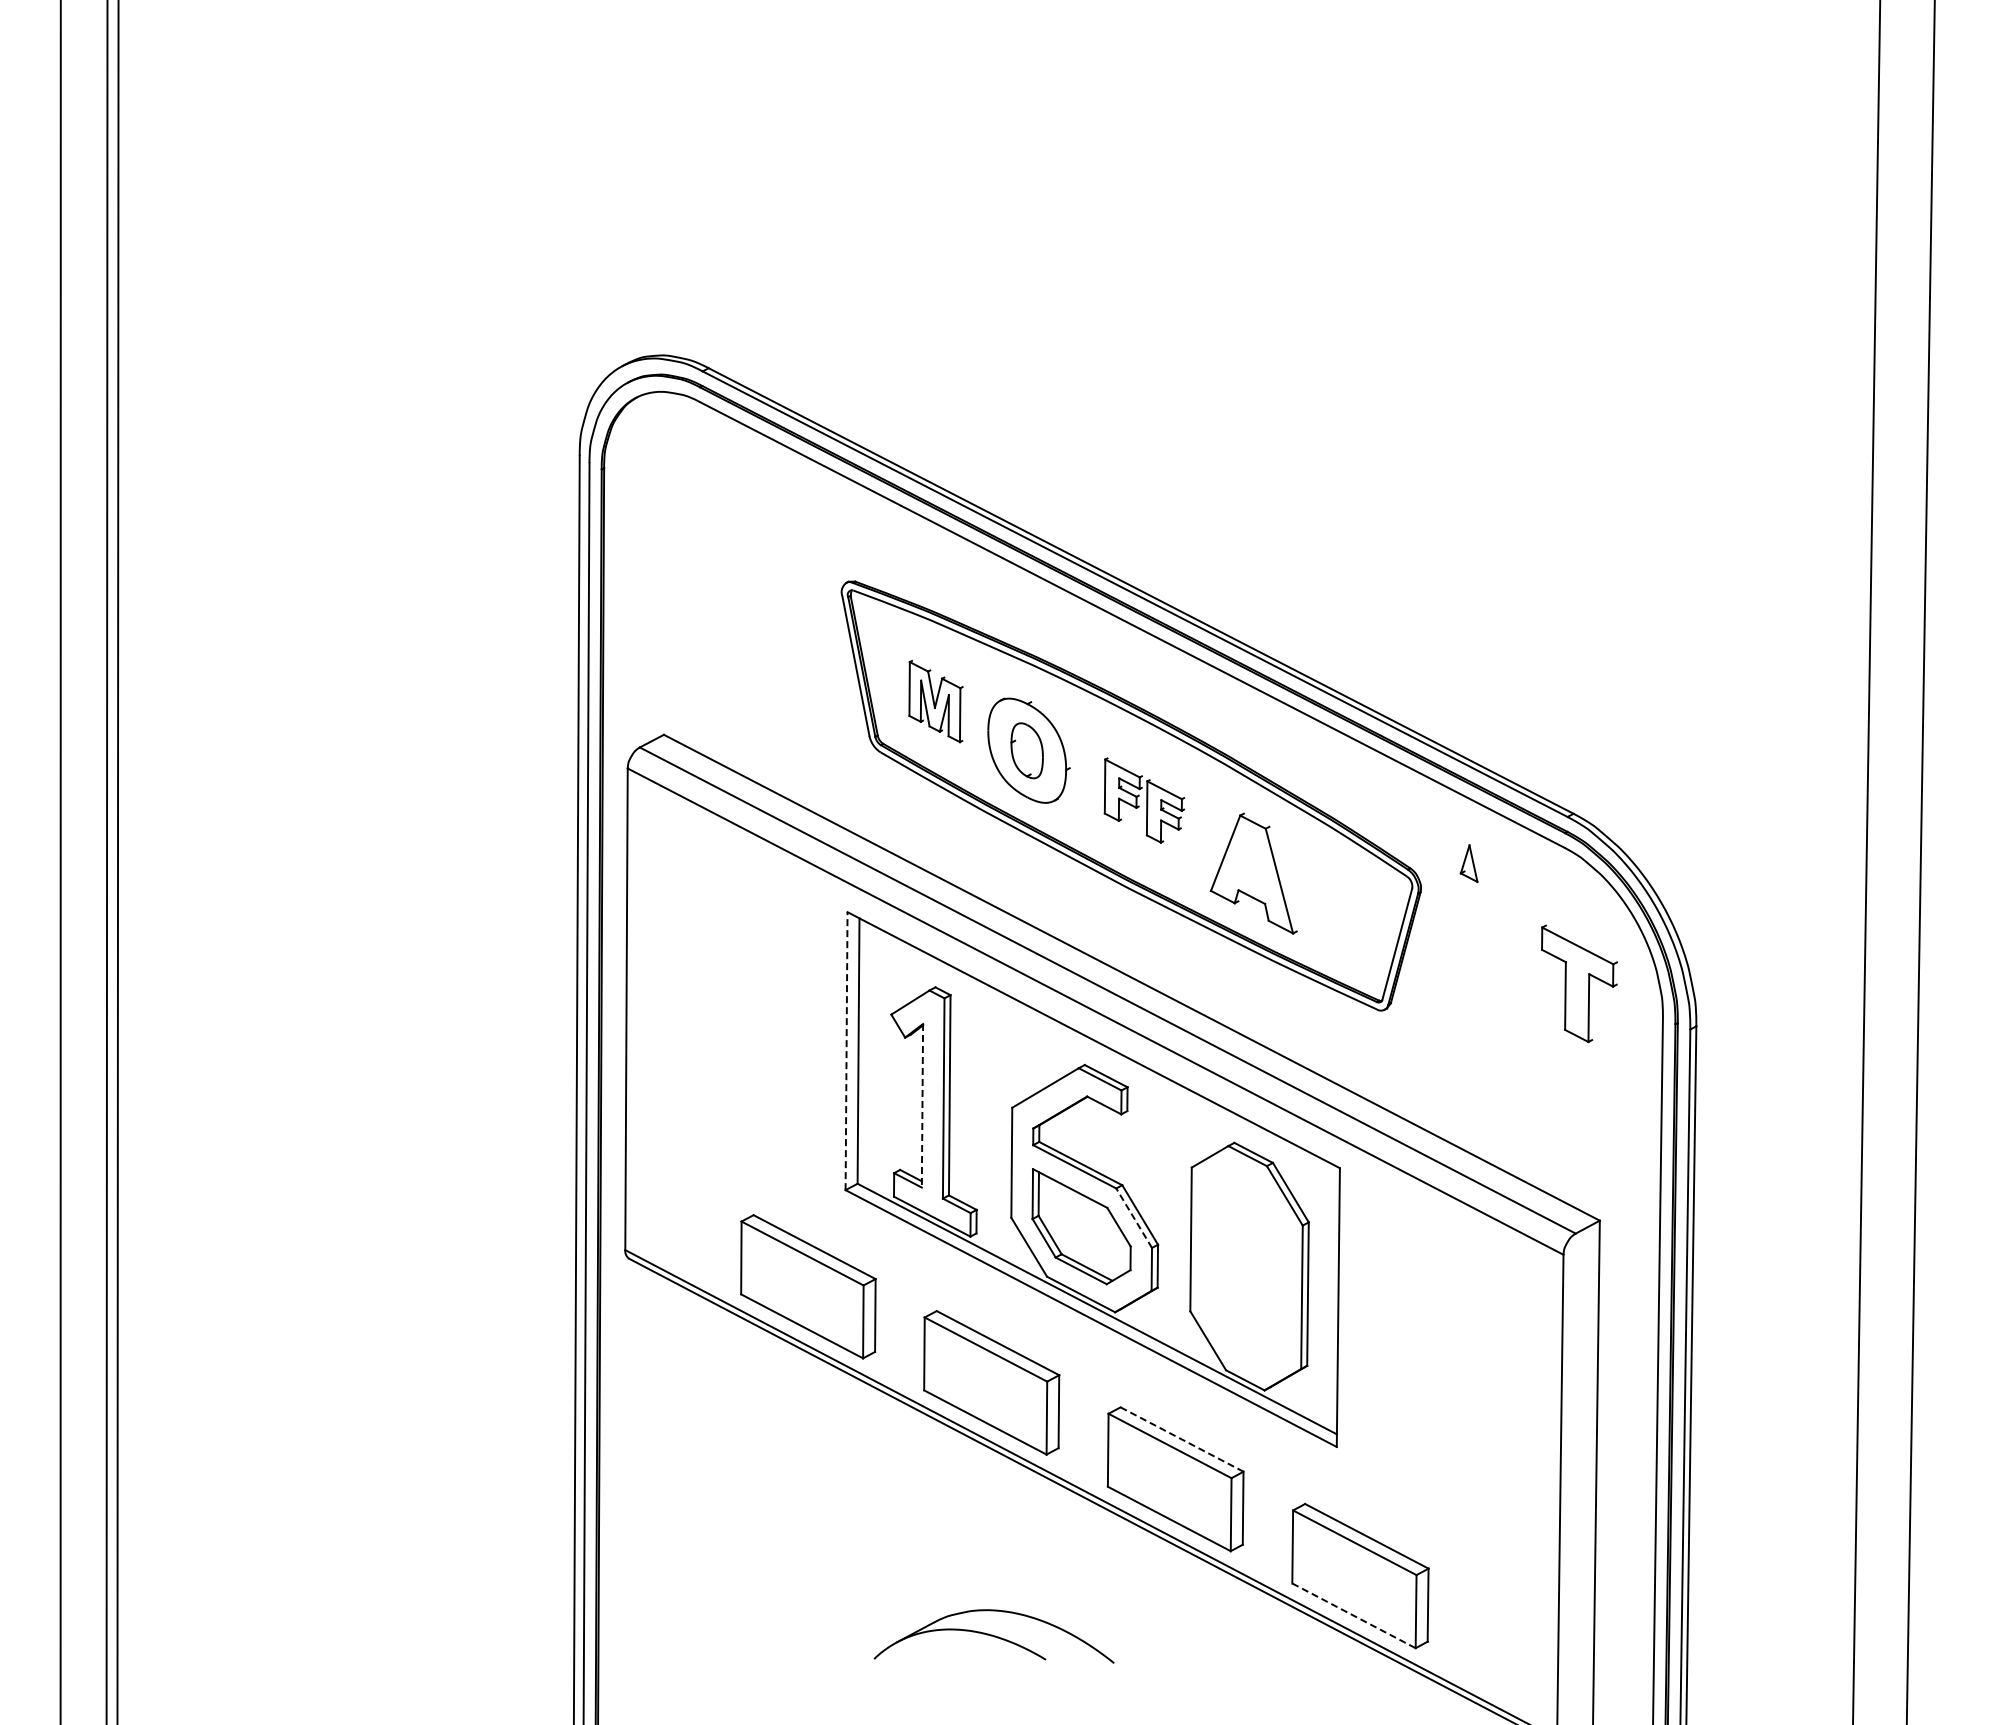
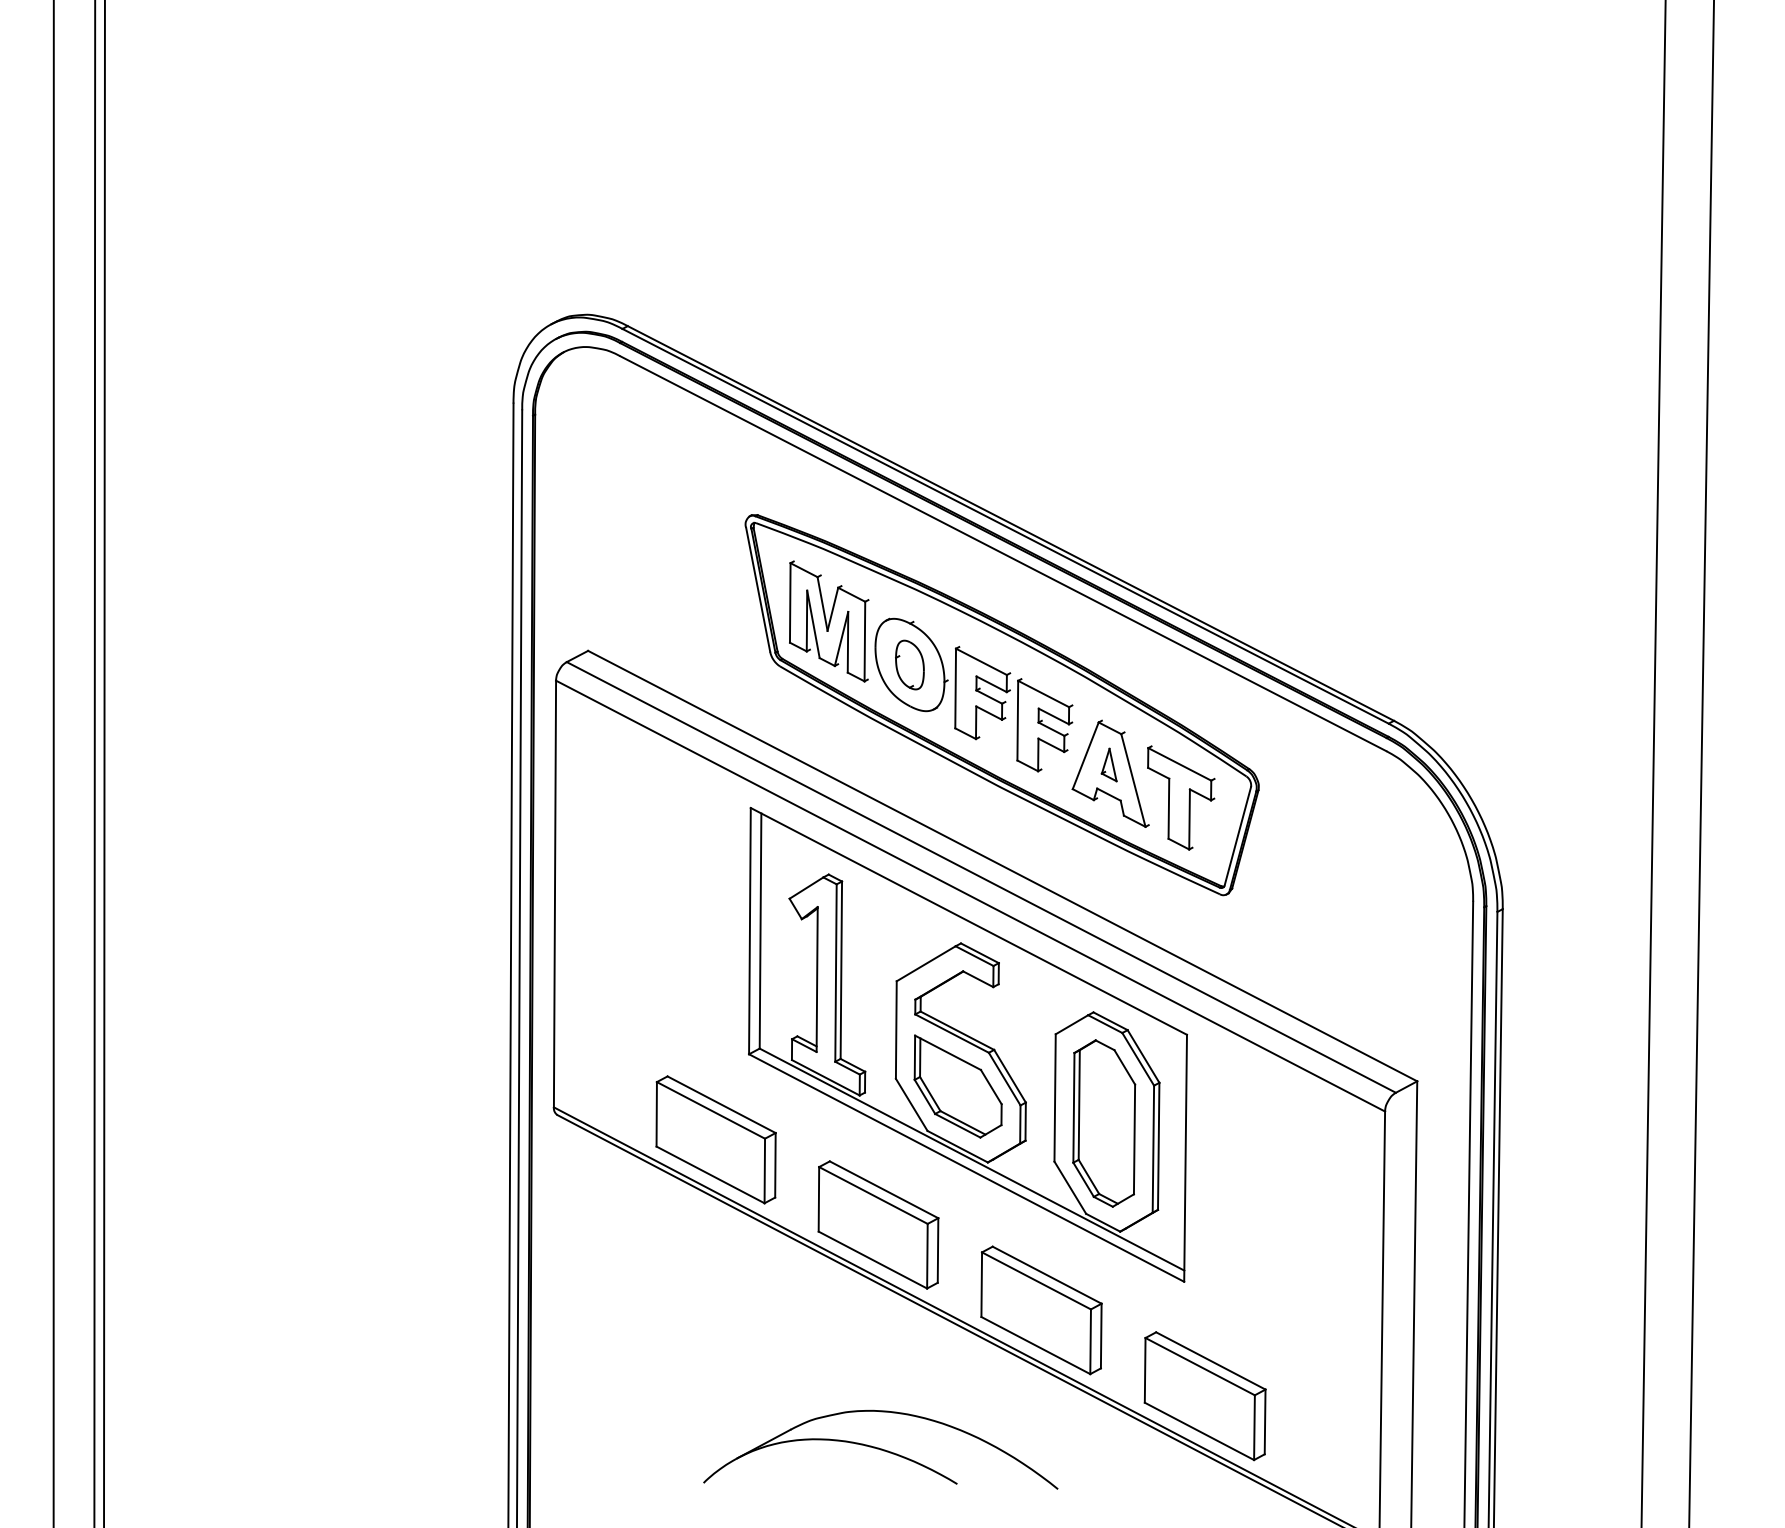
part: (935, 701) -> (828, 621), size x1.67
part: (1144, 800) -> (1013, 709), size x1.67
part: (1468, 863) -> (1108, 764), moved
part: (1579, 983) -> (1181, 797), moved
line: (846, 1050) -> (749, 930), dashed -> solid
line: (922, 1105) -> (817, 979), dashed -> solid
line: (1134, 1218) -> (1005, 1079), dashed -> solid
part: (1246, 1268) -> (1104, 1123), added
line: (1182, 1439) -> (1047, 1275), dashed -> solid
line: (1354, 1615) -> (1199, 1431), dashed -> solid
part: (993, 1636) -> (880, 1449), size x1.67

